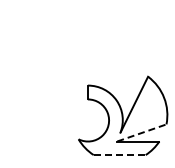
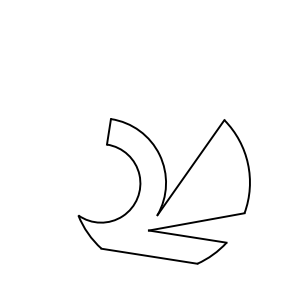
line: (142, 132) -> (197, 221), dashed -> solid
line: (119, 155) -> (148, 256), dashed -> solid

